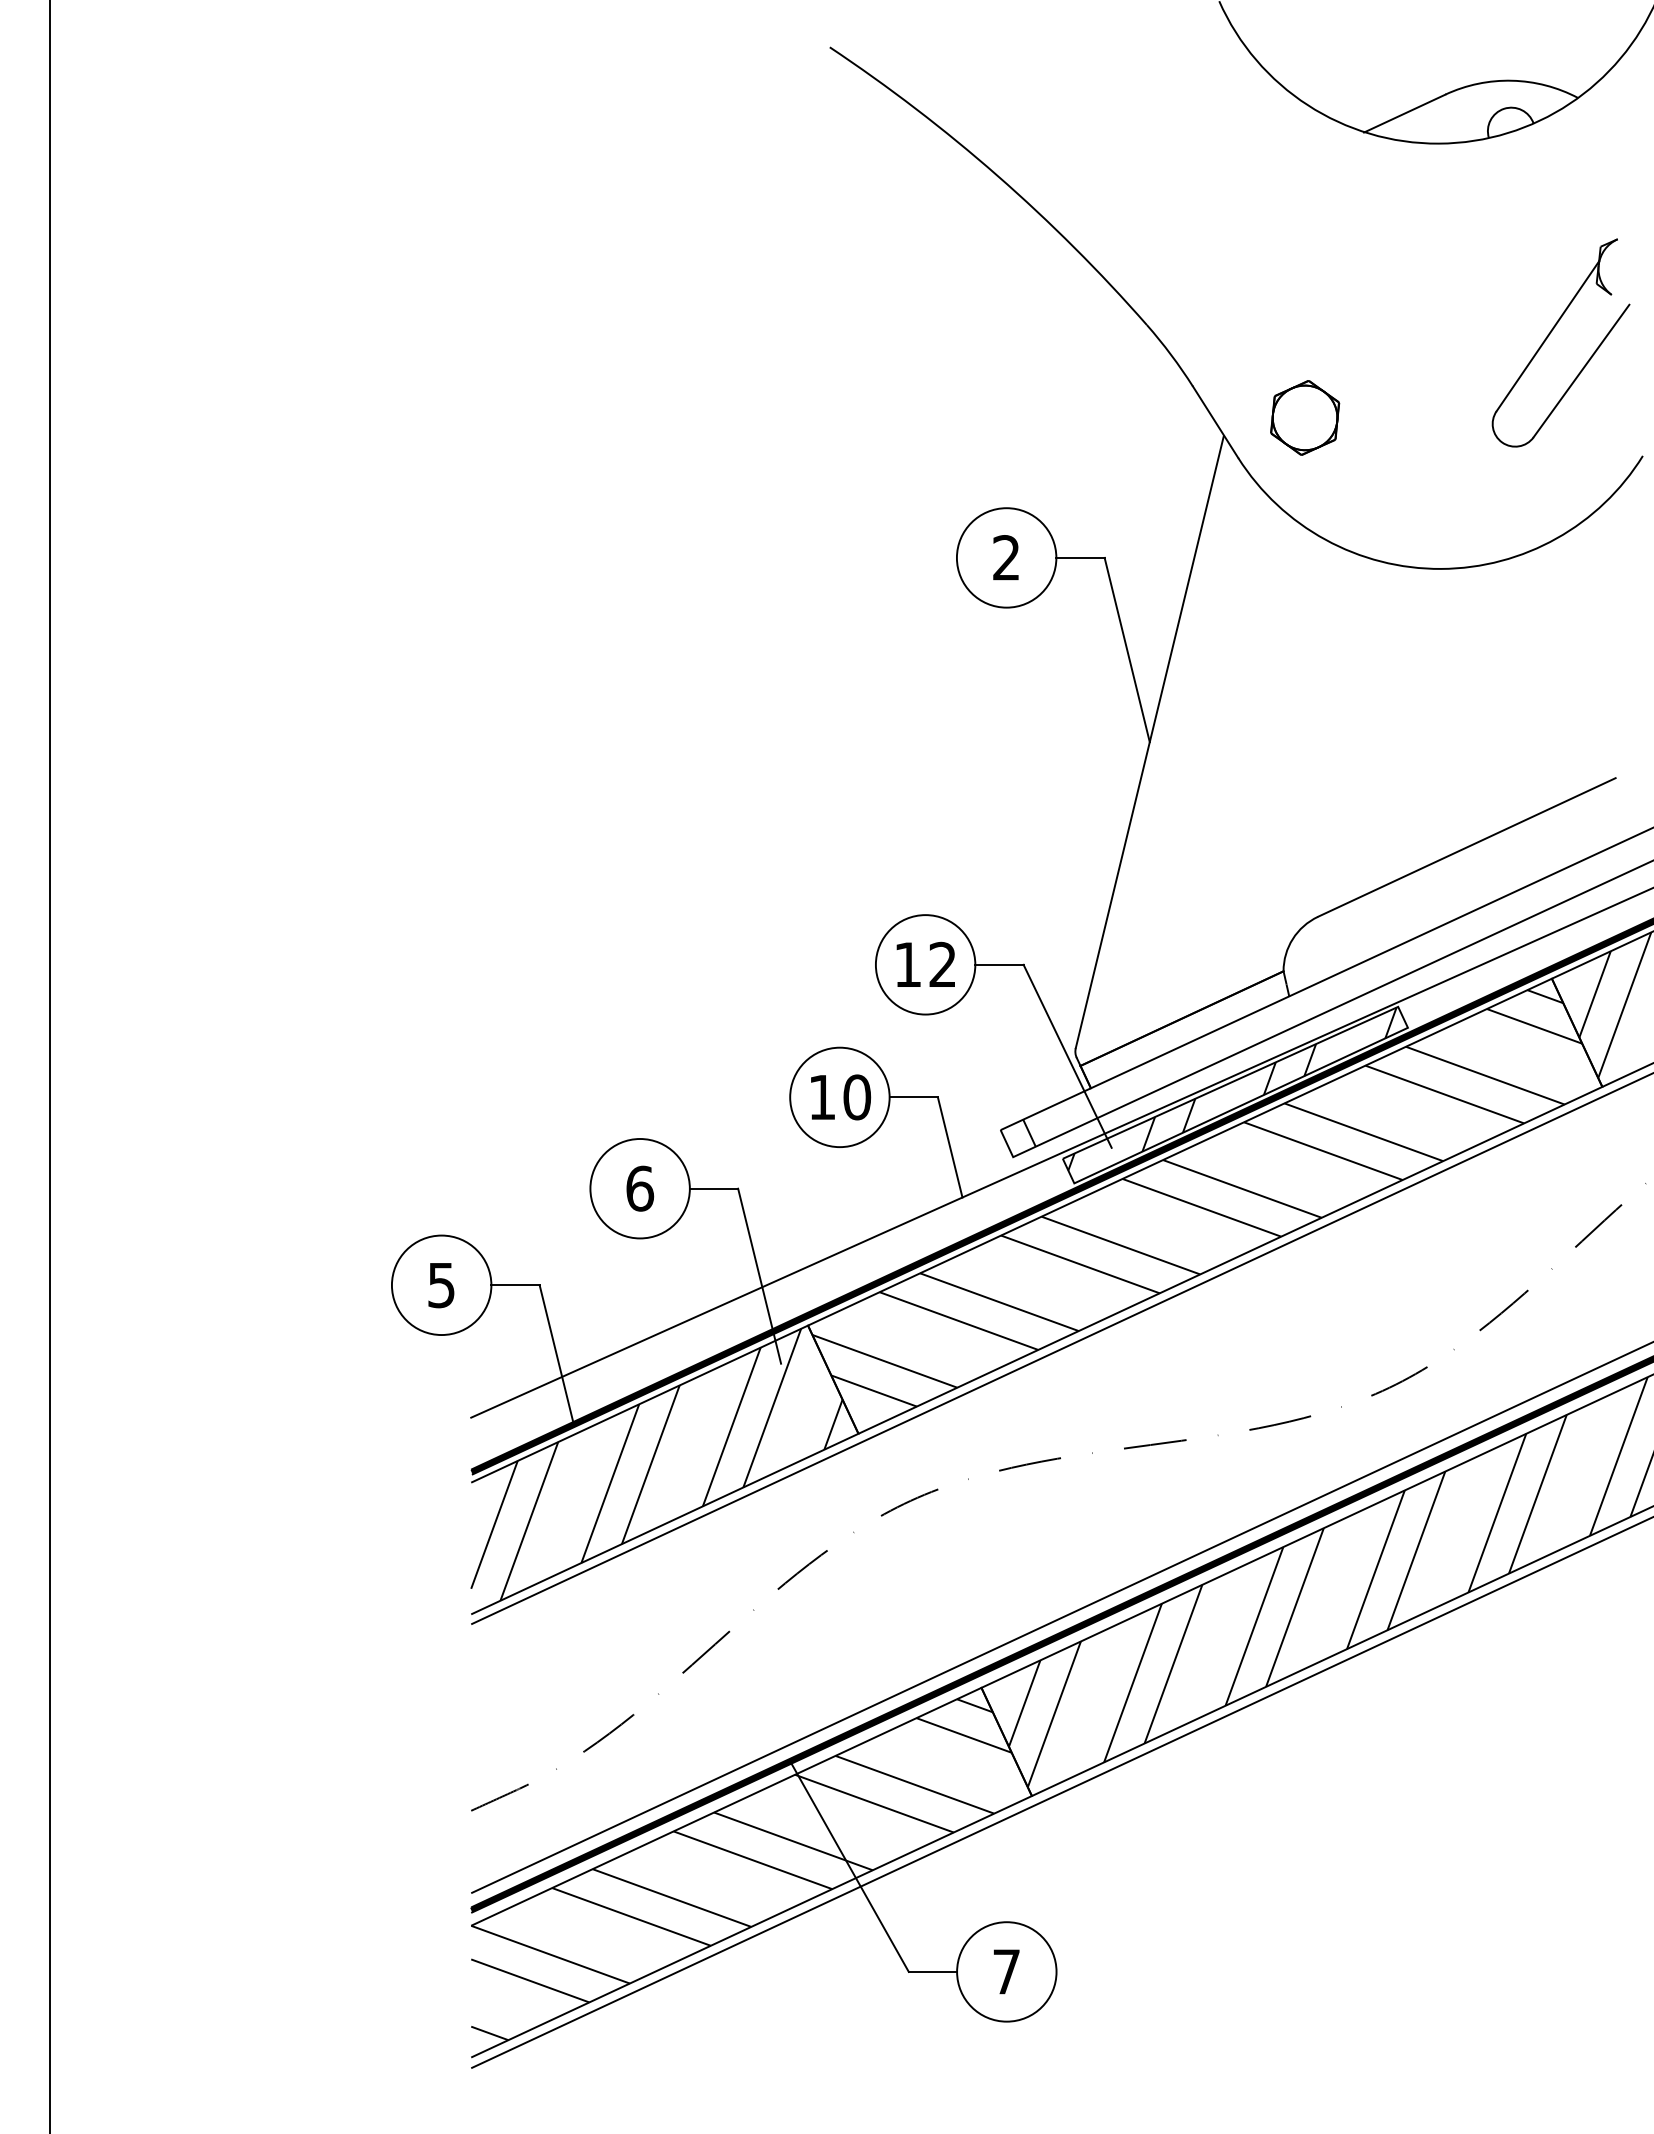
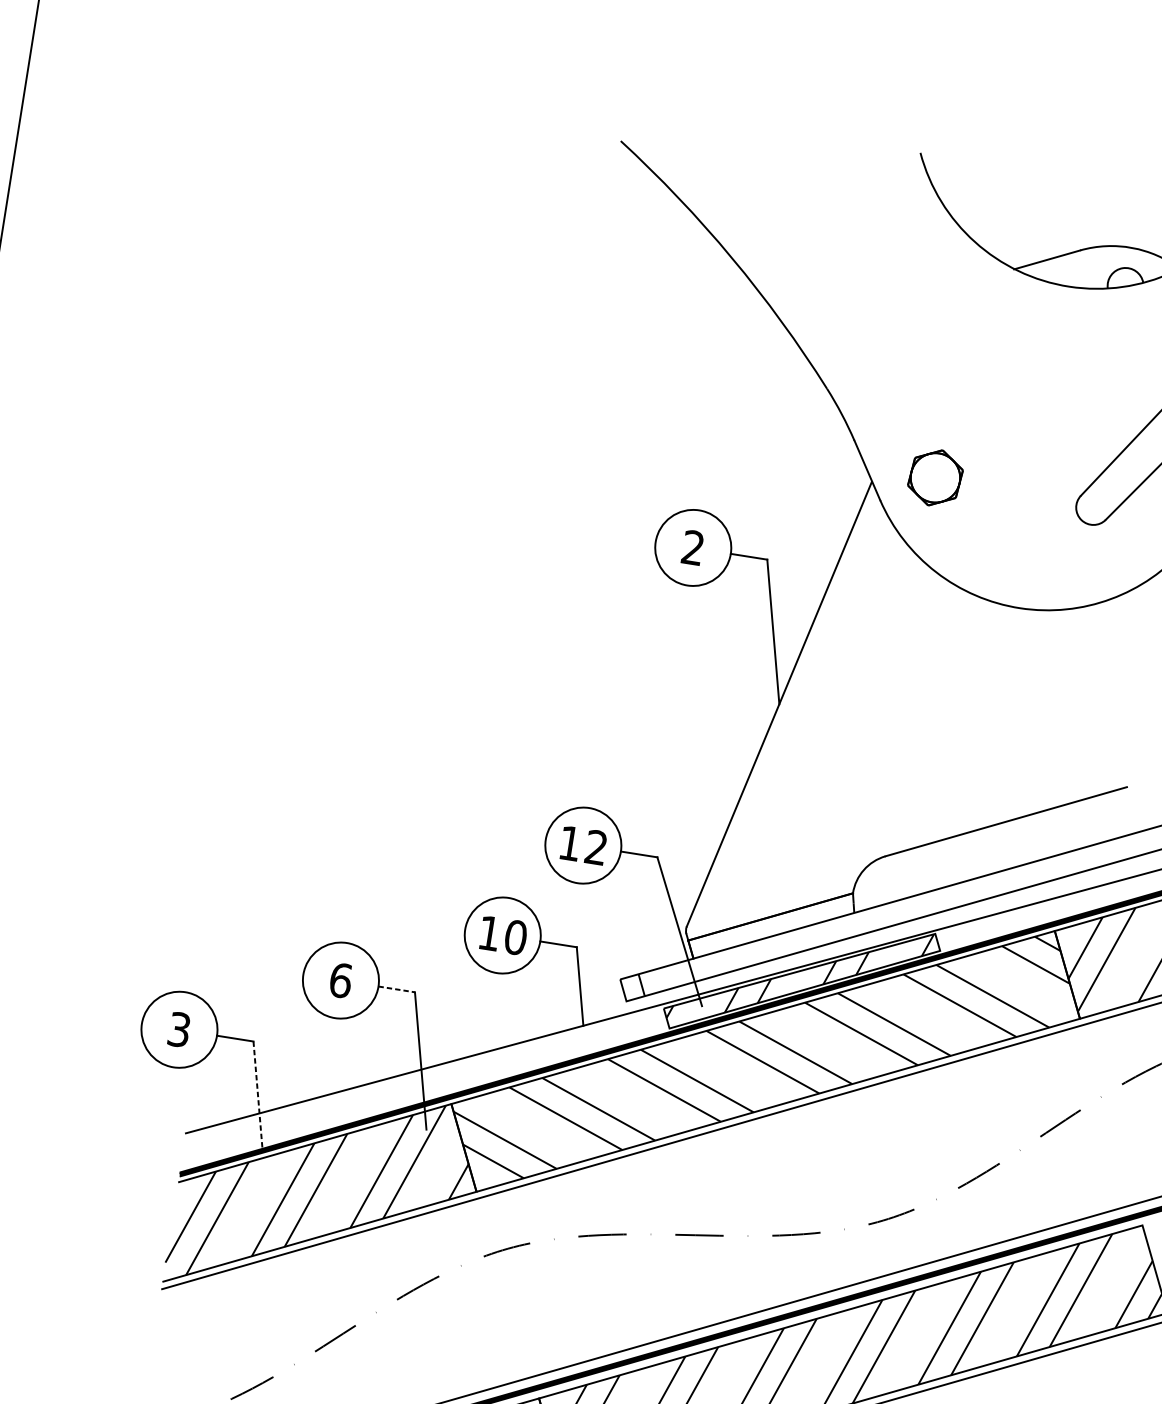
line: (714, 1188) -> (397, 989), solid -> dashed
text: (441, 1284) -> (179, 1029), 5 -> 3
line: (556, 1355) -> (257, 1096), solid -> dashed

